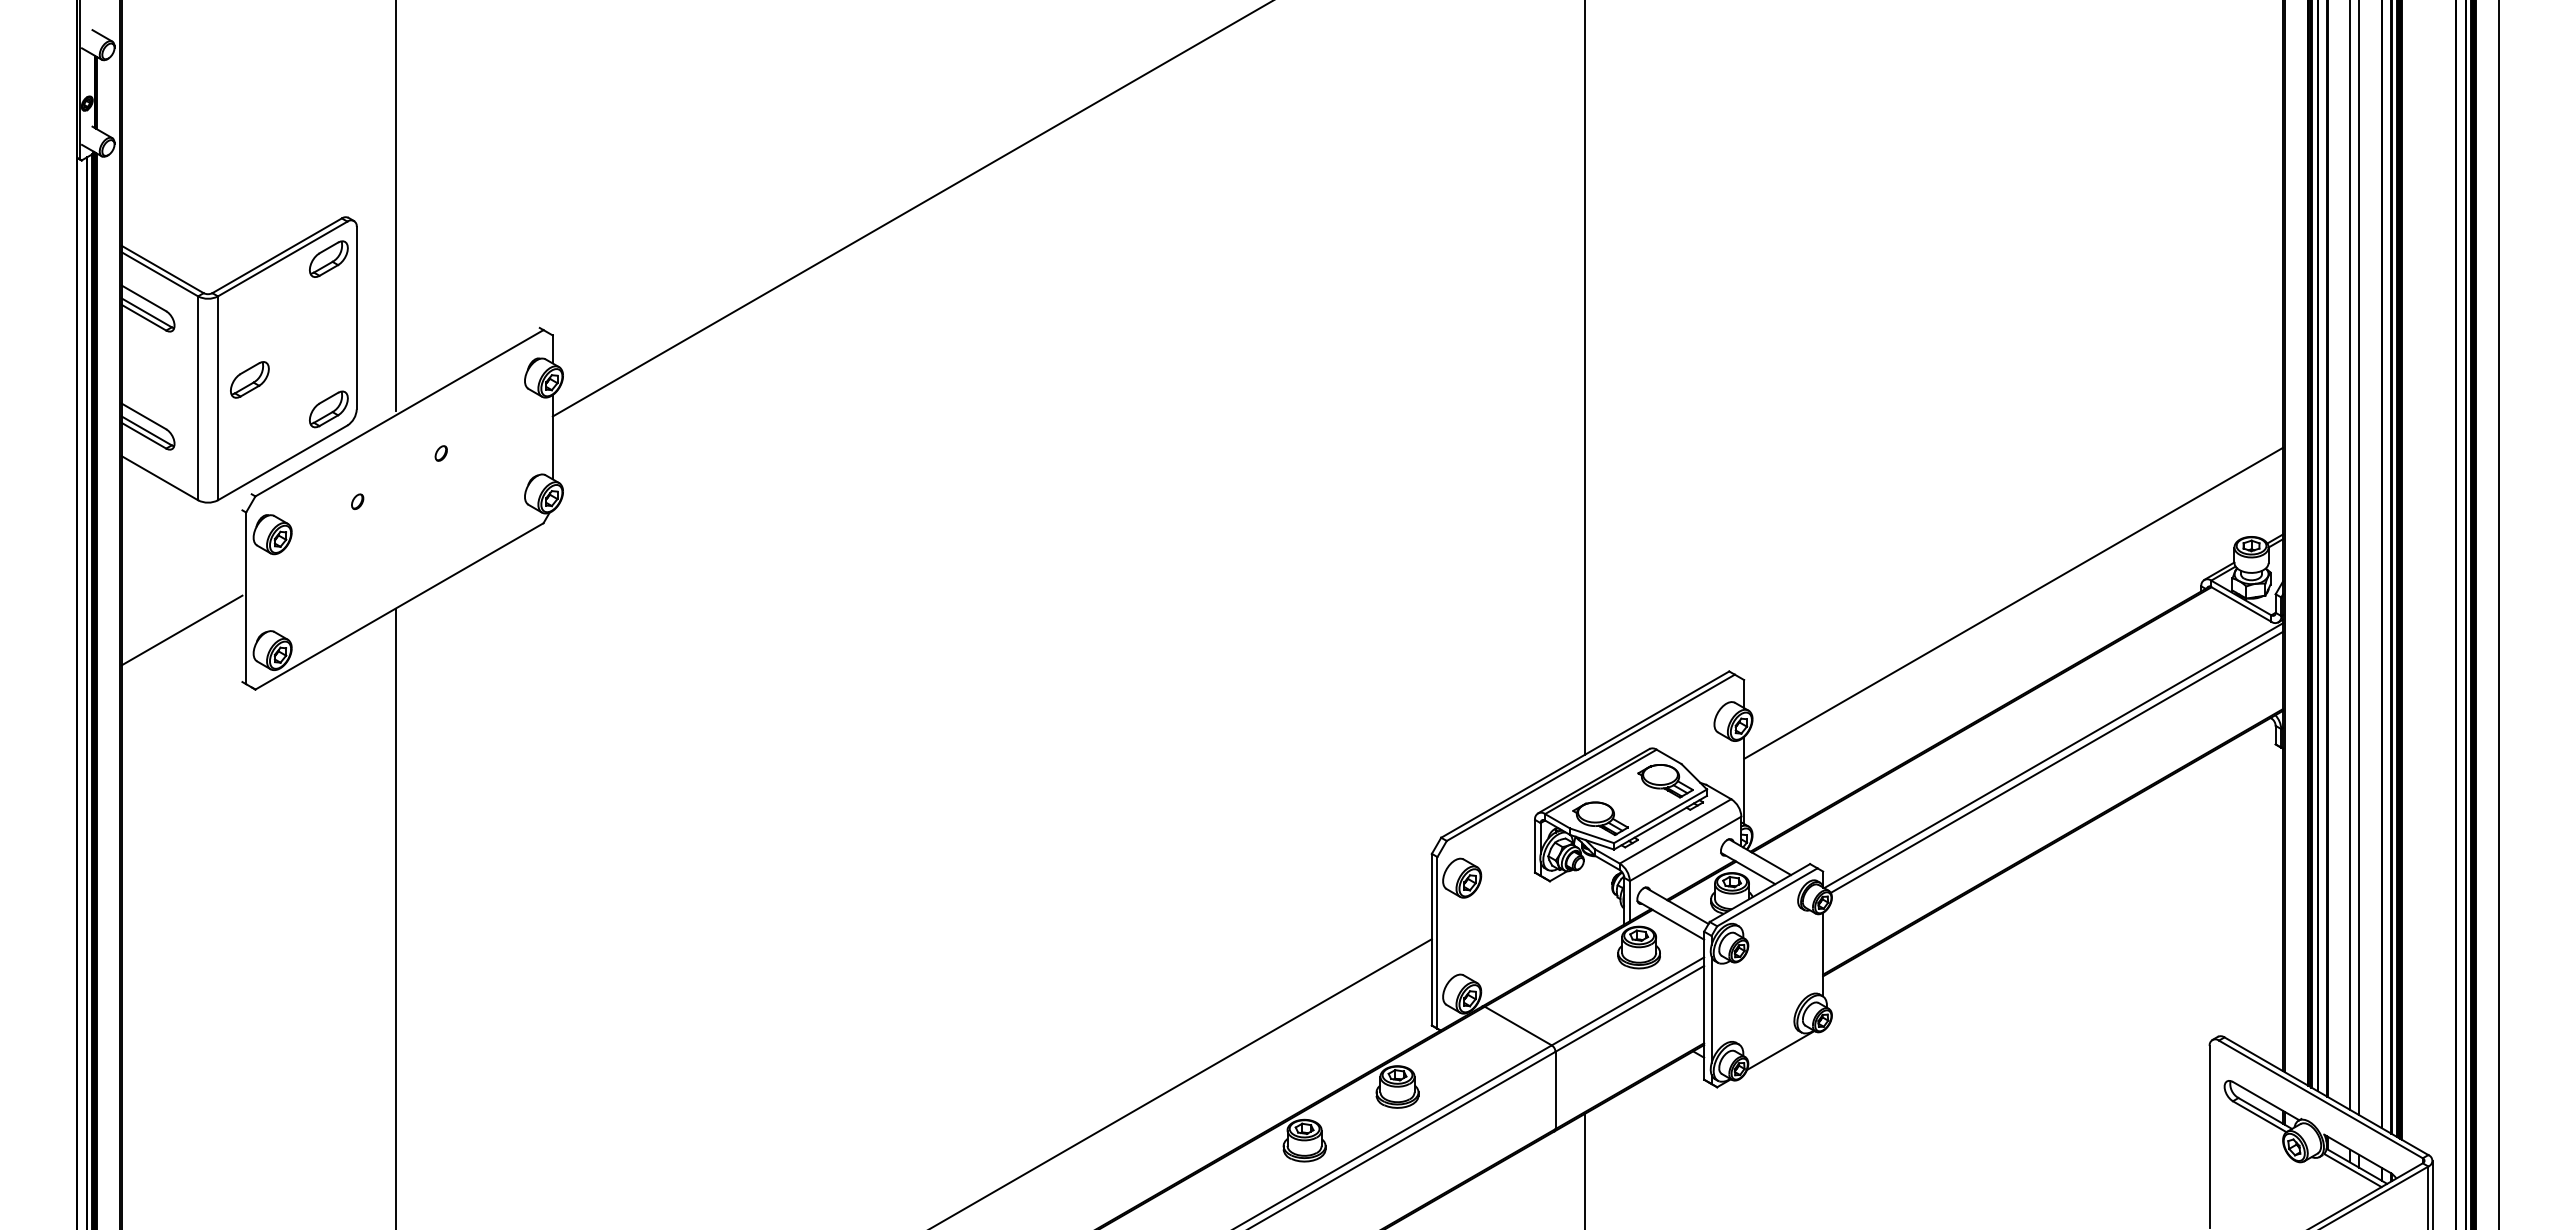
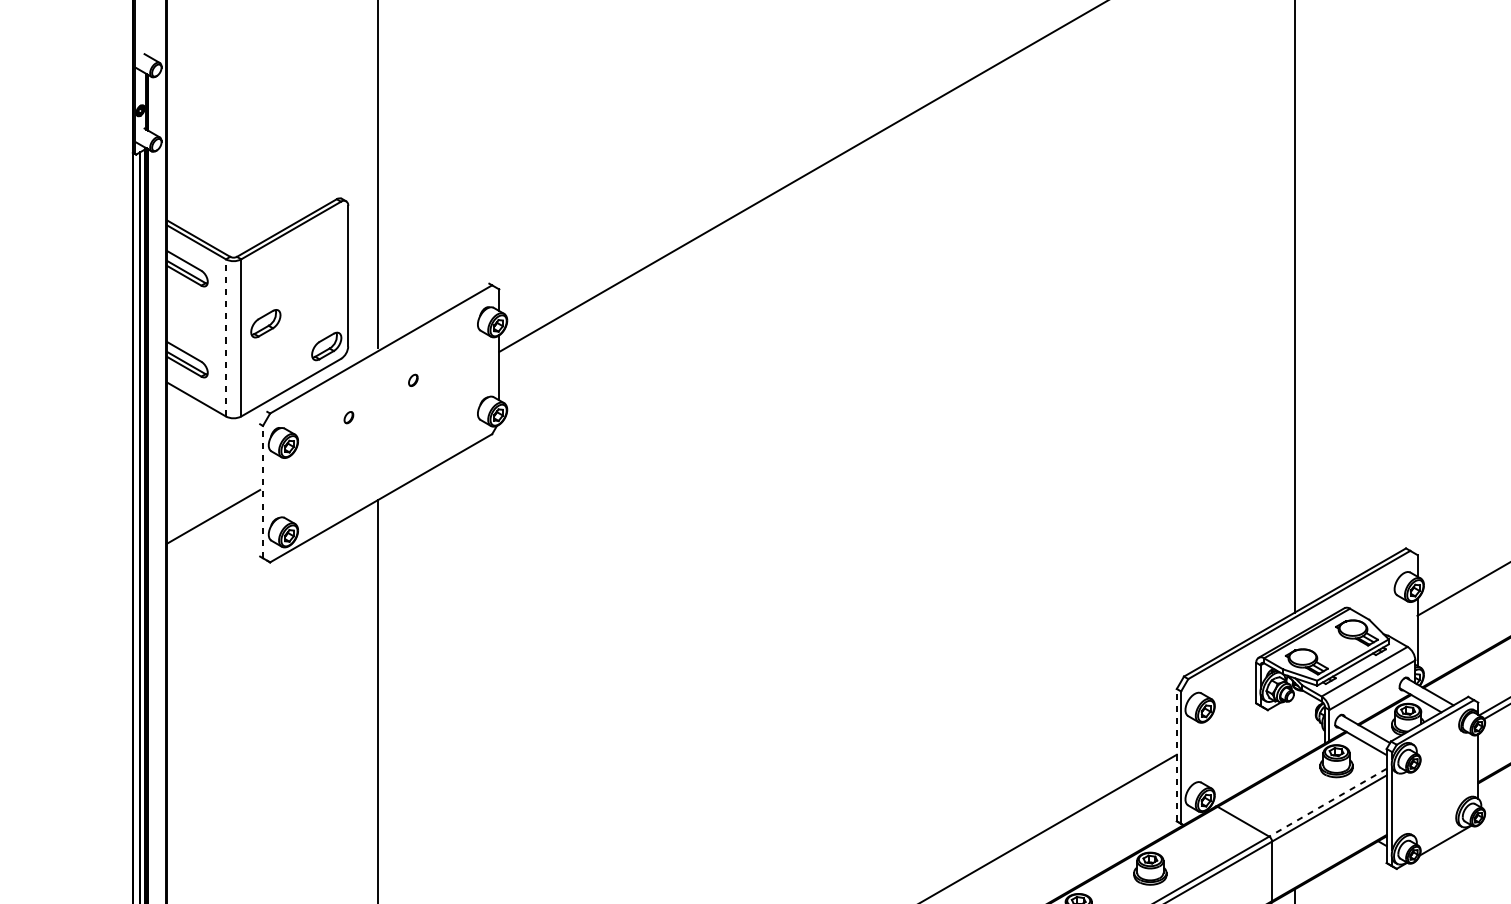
part: (328, 258) -> (326, 230), removed
line: (198, 398) -> (226, 338), solid -> dashed
line: (246, 598) -> (263, 492), solid -> dashed
line: (1431, 939) -> (1176, 755), solid -> dashed
line: (1627, 1001) -> (1327, 802), solid -> dashed

